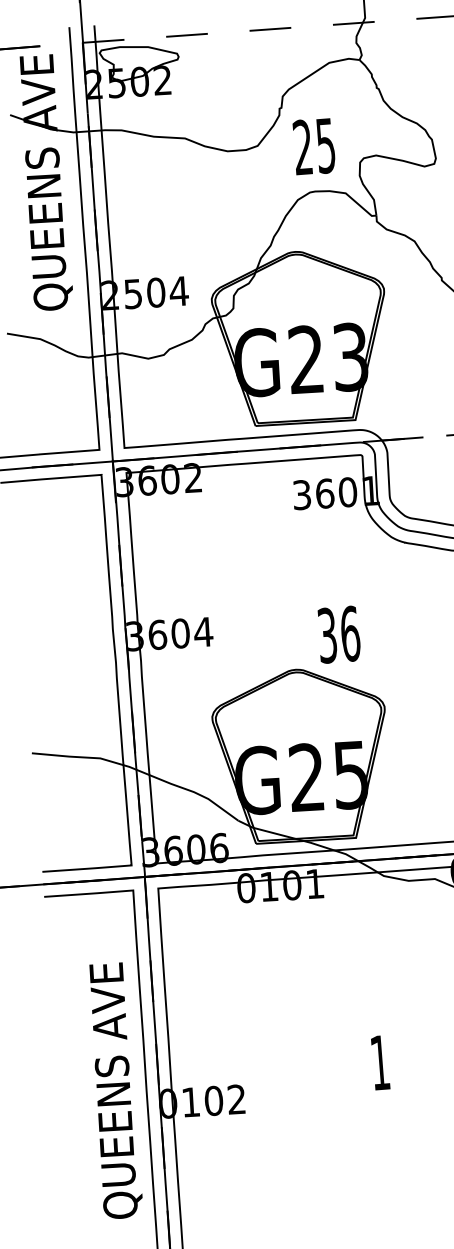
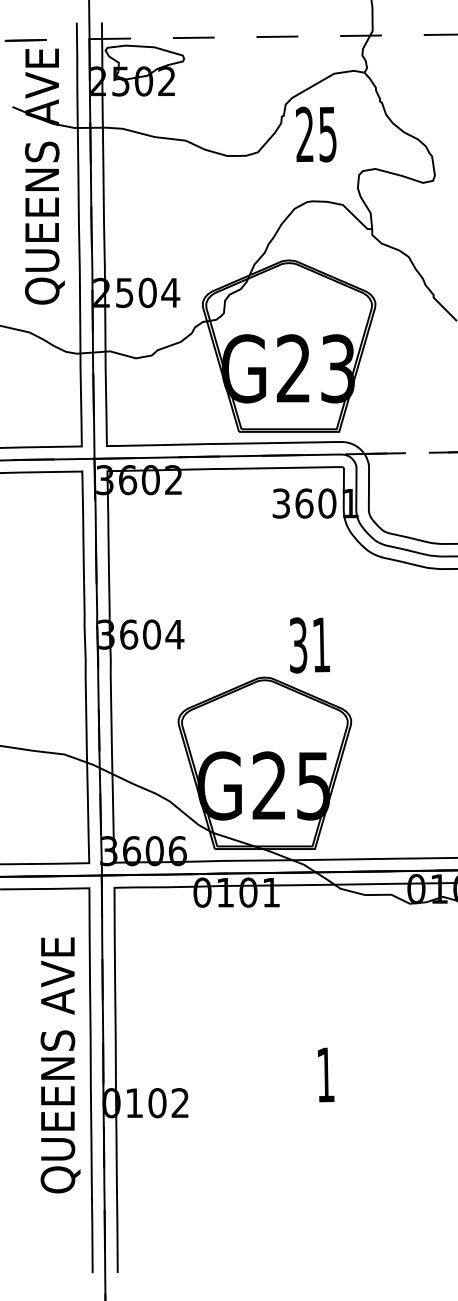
text: (314, 146) -> (316, 134), moved
text: (350, 633) -> (321, 644), 36 -> 31
text: (116, 1091) -> (60, 1065), moved

